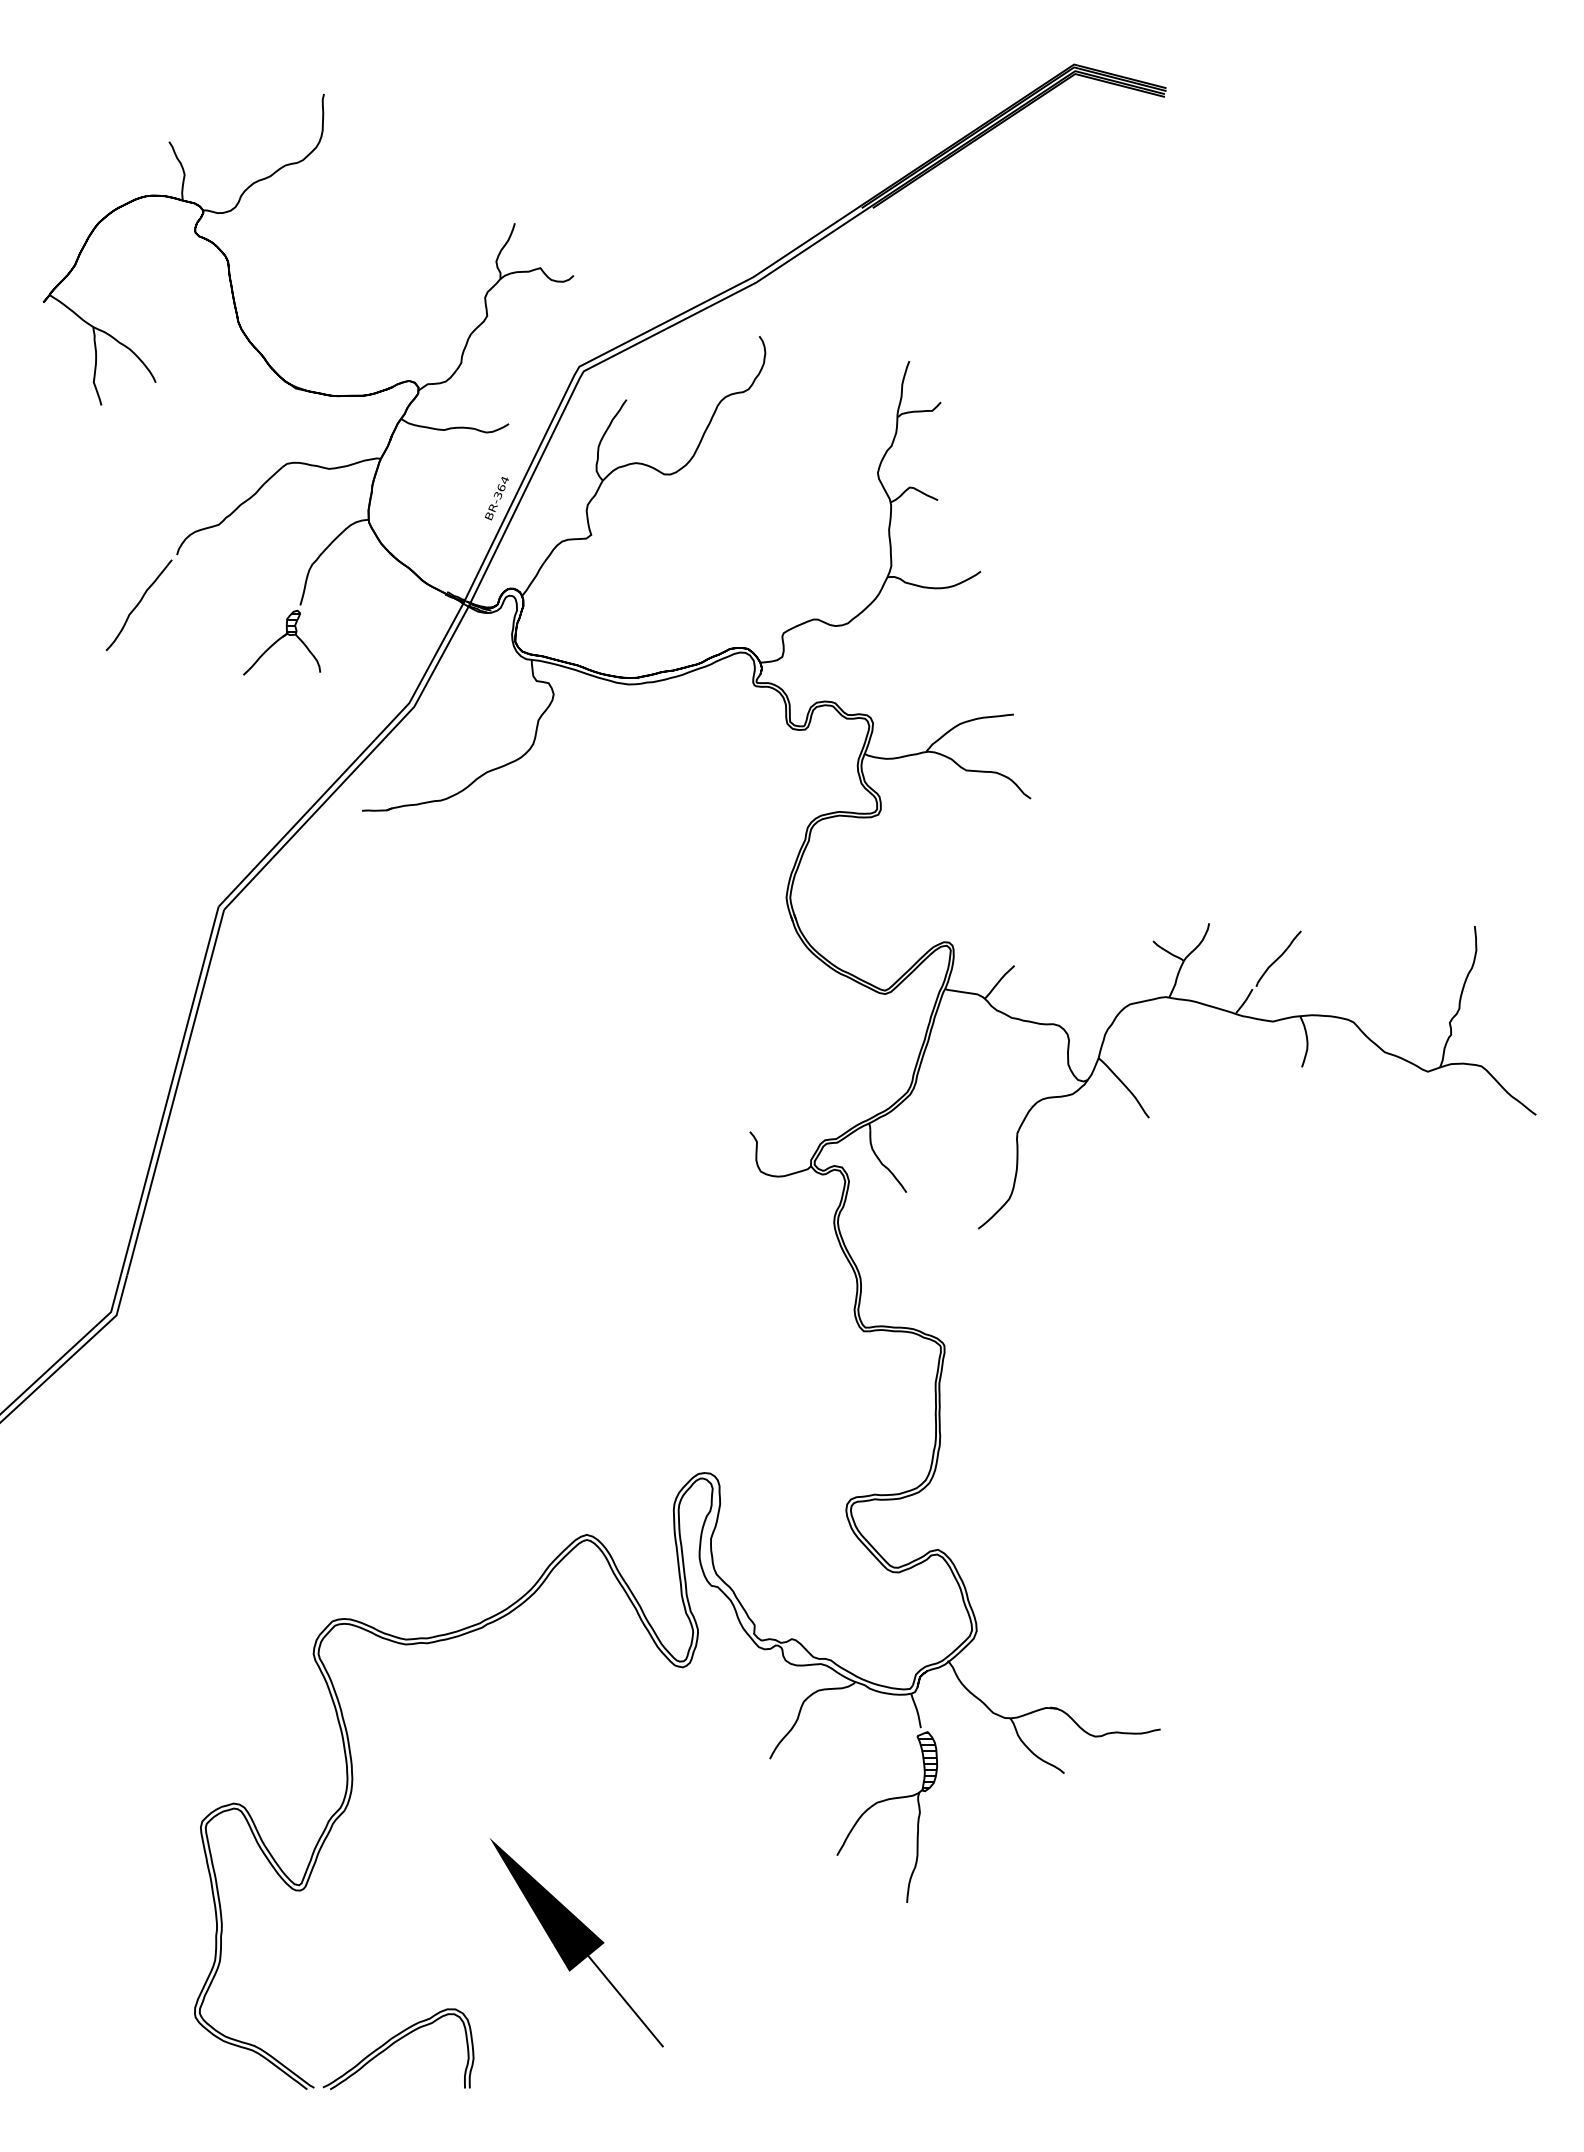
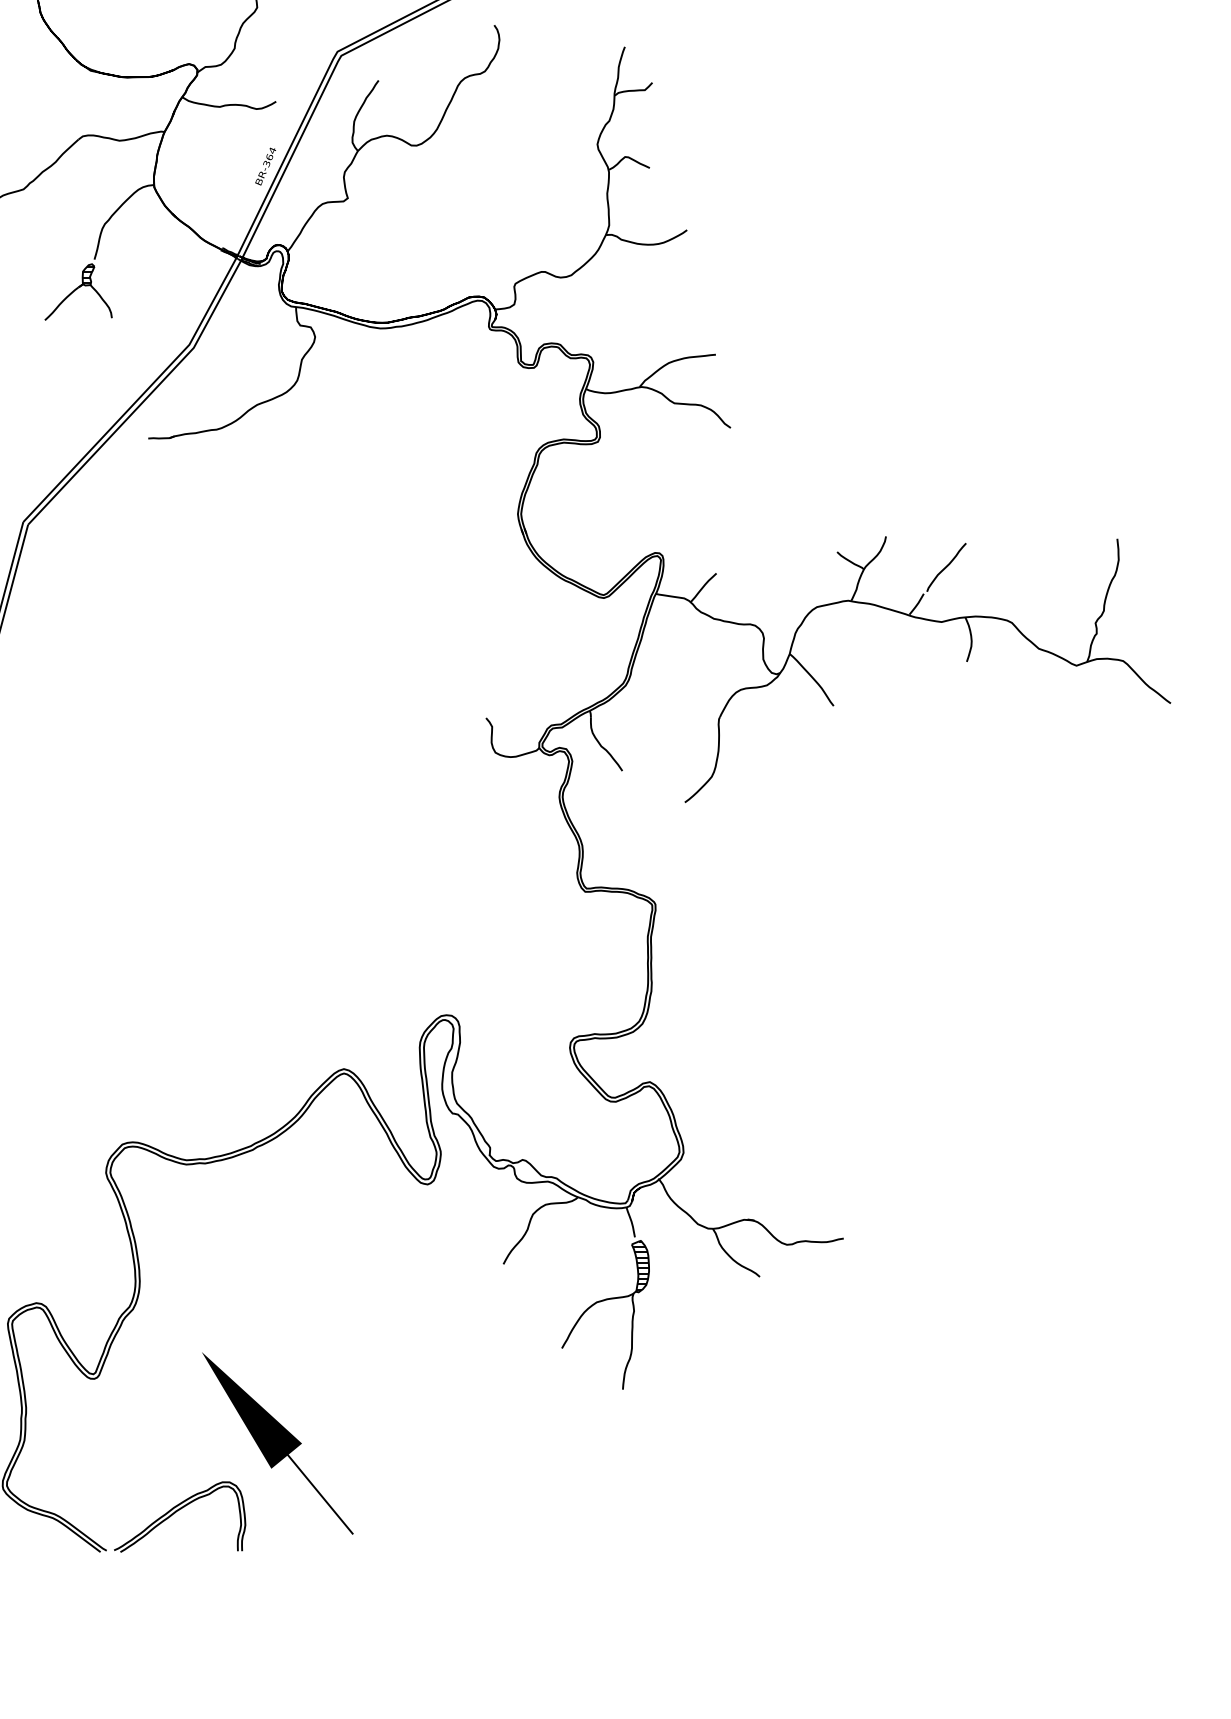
part: (576, 1942) -> (277, 1443), moved

